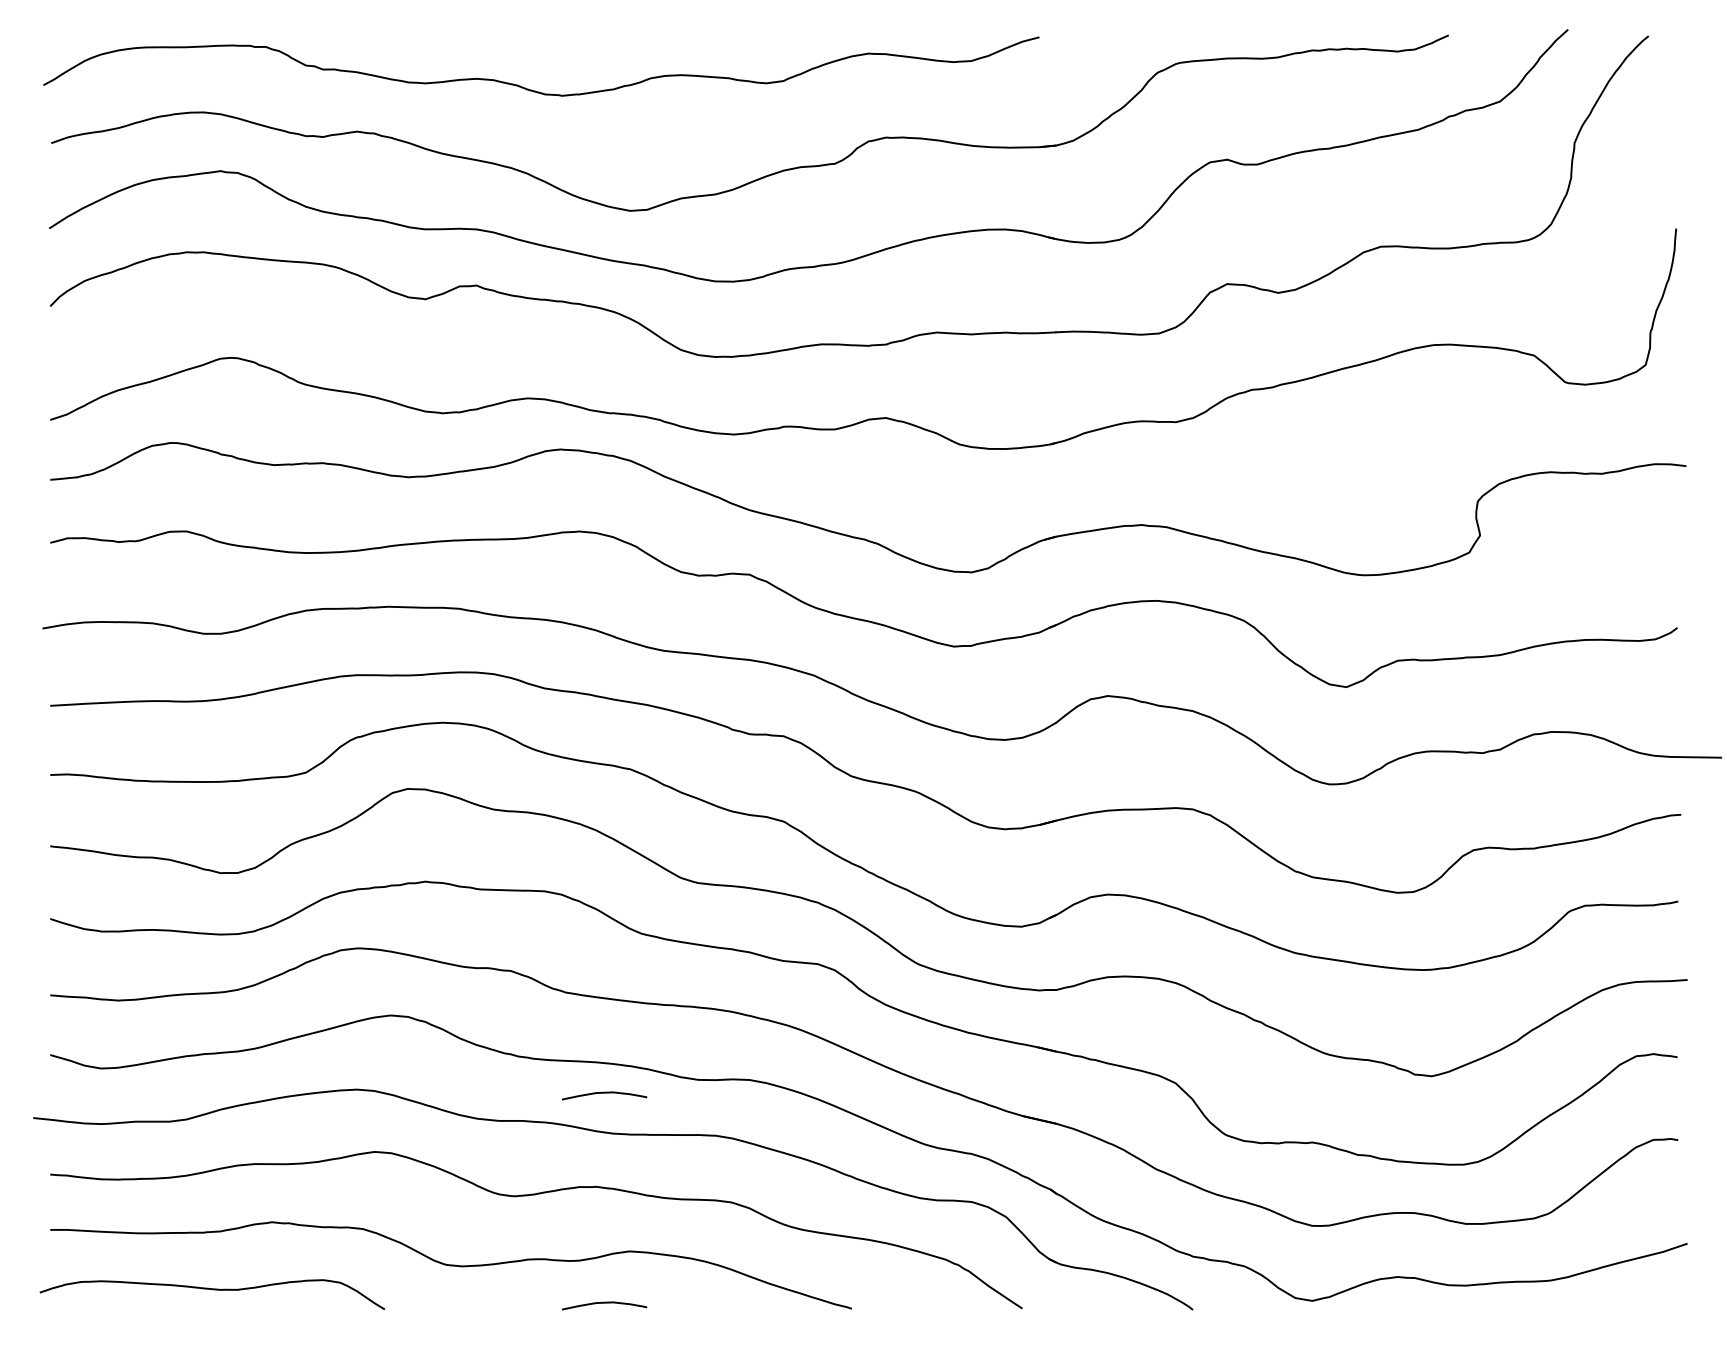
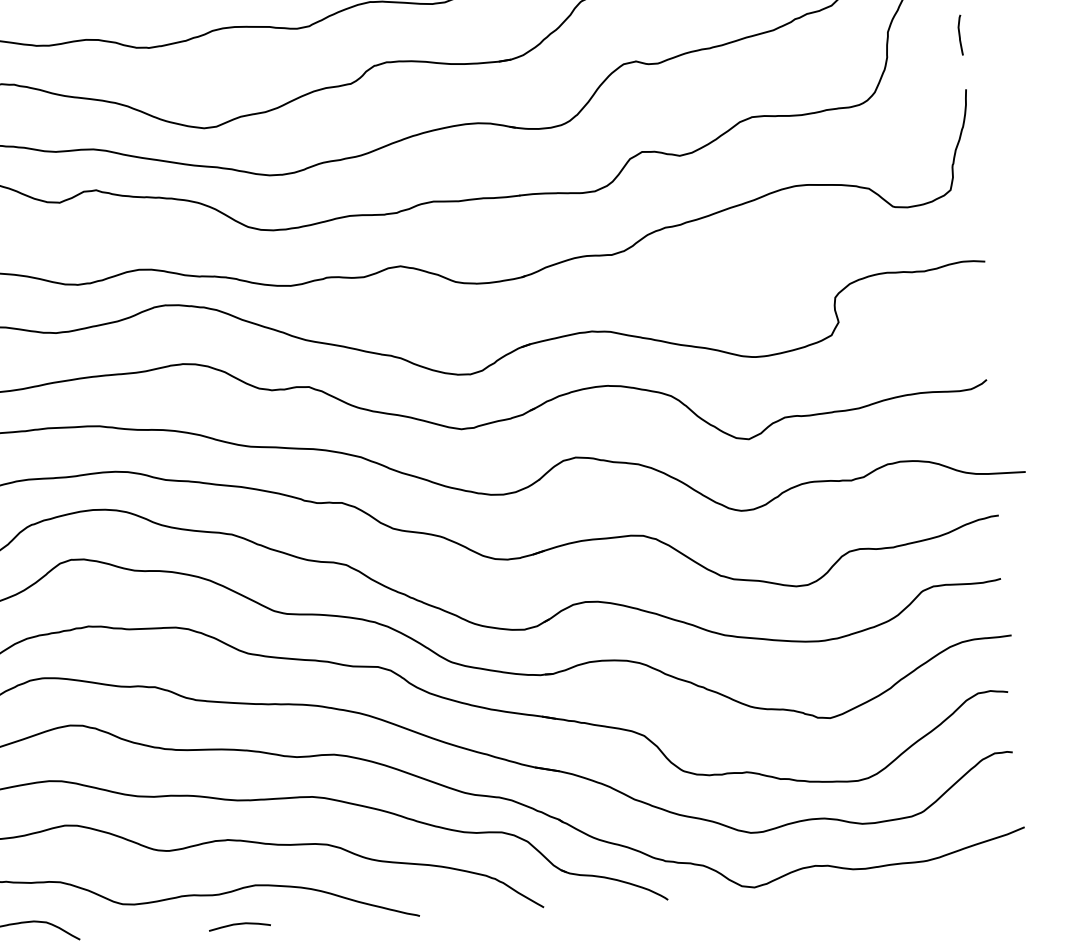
curve: (1673, 154) -> (960, 35), added
curve: (604, 1093) -> (229, 771), removed

